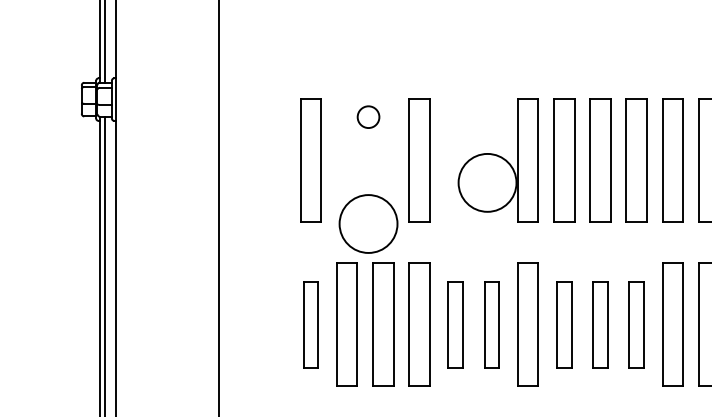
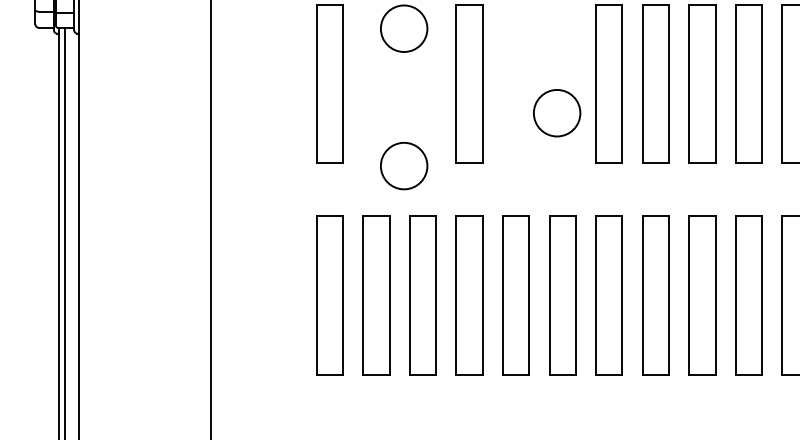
circle: (368, 117) -> (404, 29), size x1.67
circle: (487, 182) -> (557, 112), size x0.62
circle: (368, 223) -> (404, 165), size x0.62
part: (310, 324) -> (329, 295), size x1.43
part: (455, 324) -> (515, 295), size x1.43
part: (491, 324) -> (562, 295), size x1.43
part: (564, 324) -> (656, 295), size x1.43
part: (600, 324) -> (702, 295), size x1.43
part: (636, 324) -> (748, 295), size x1.43

